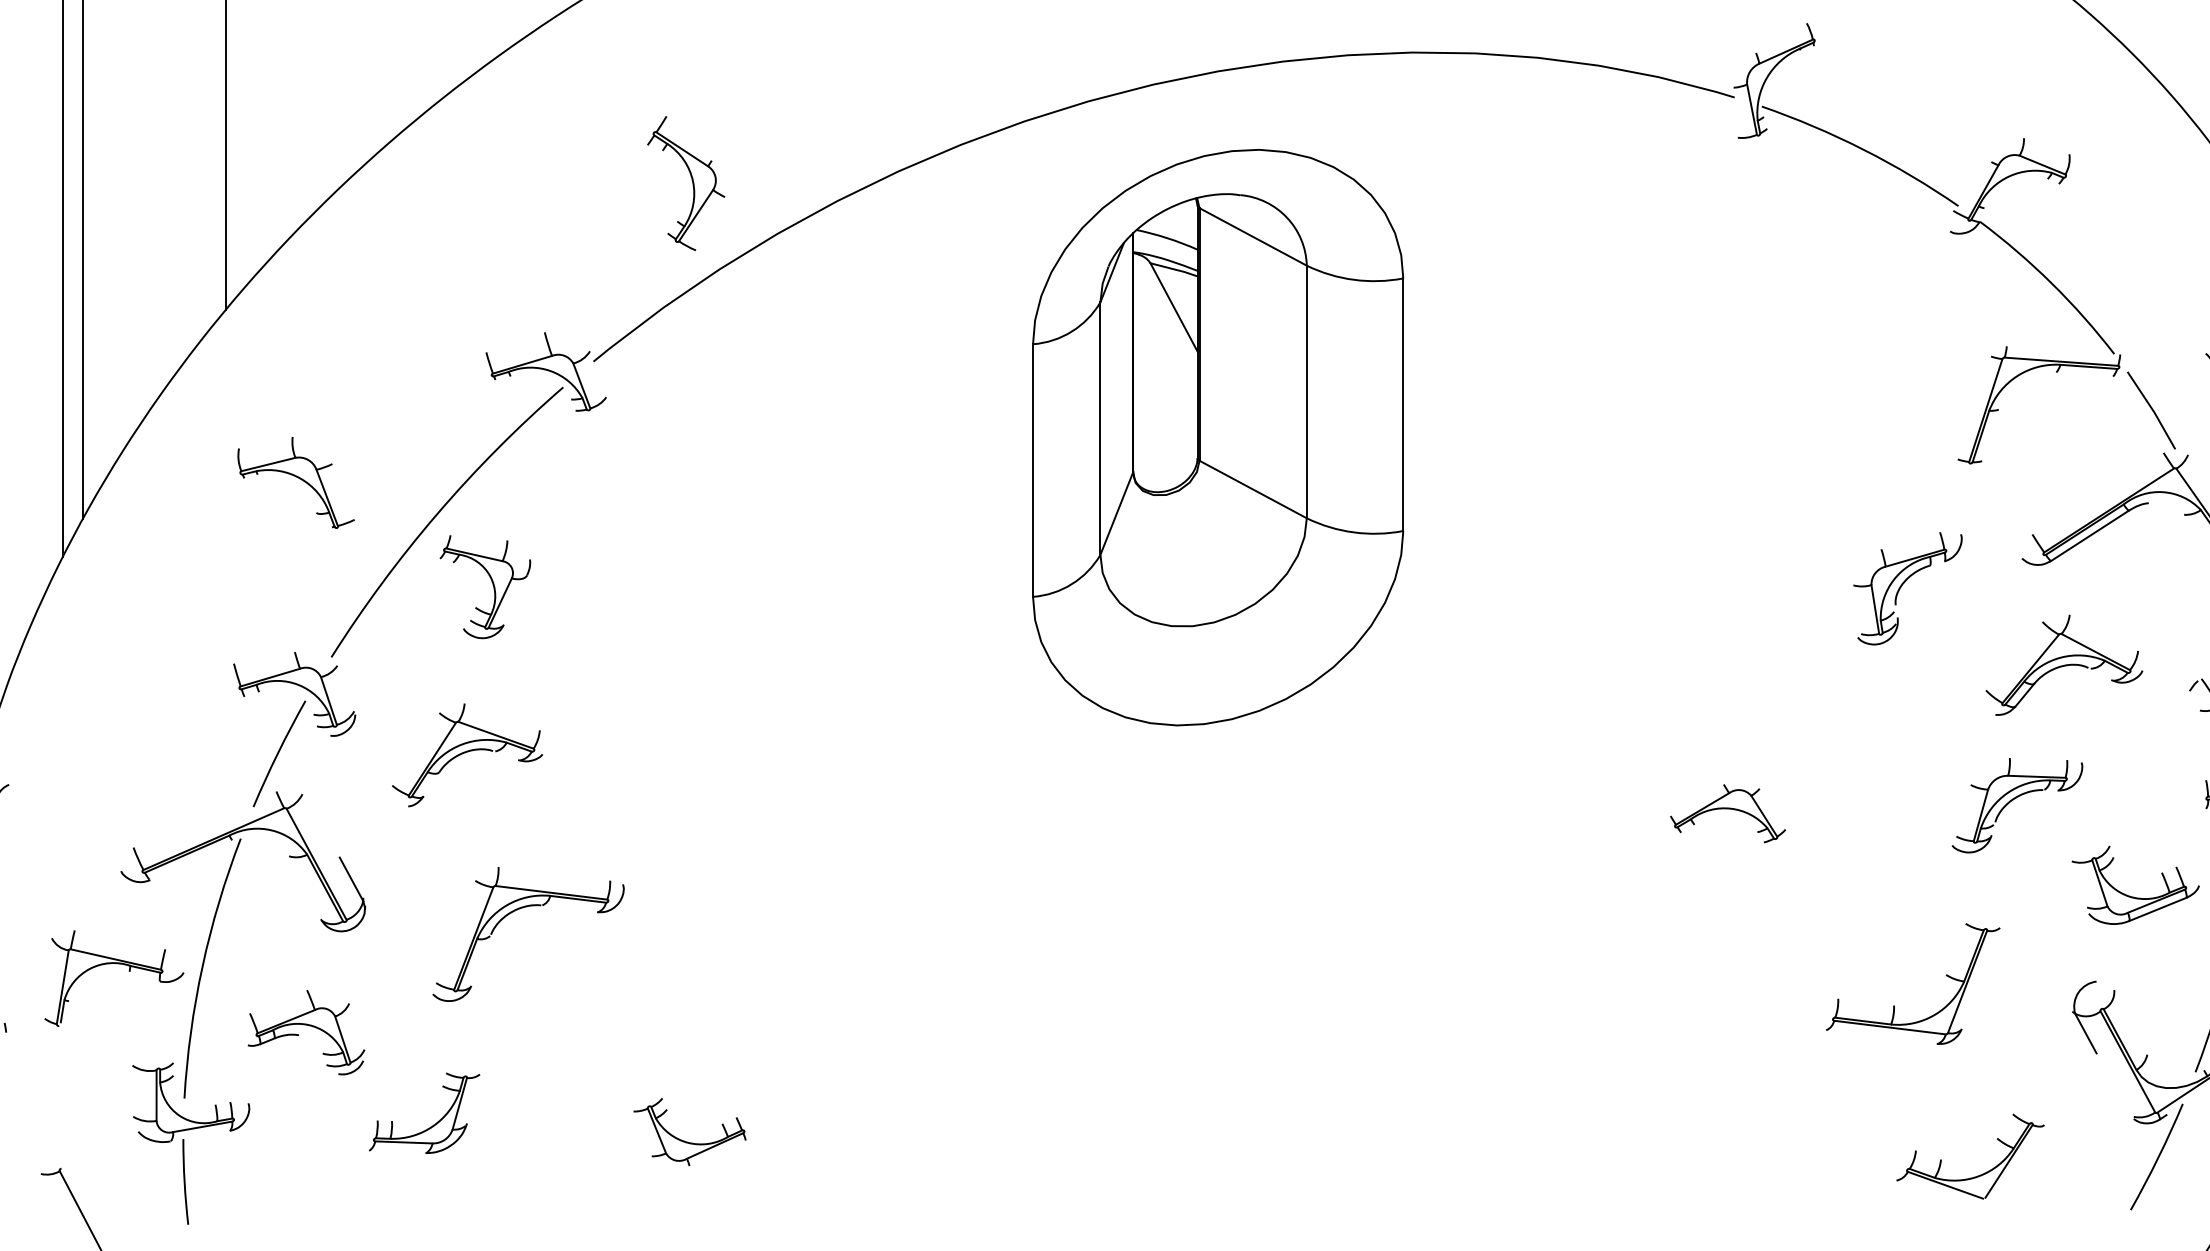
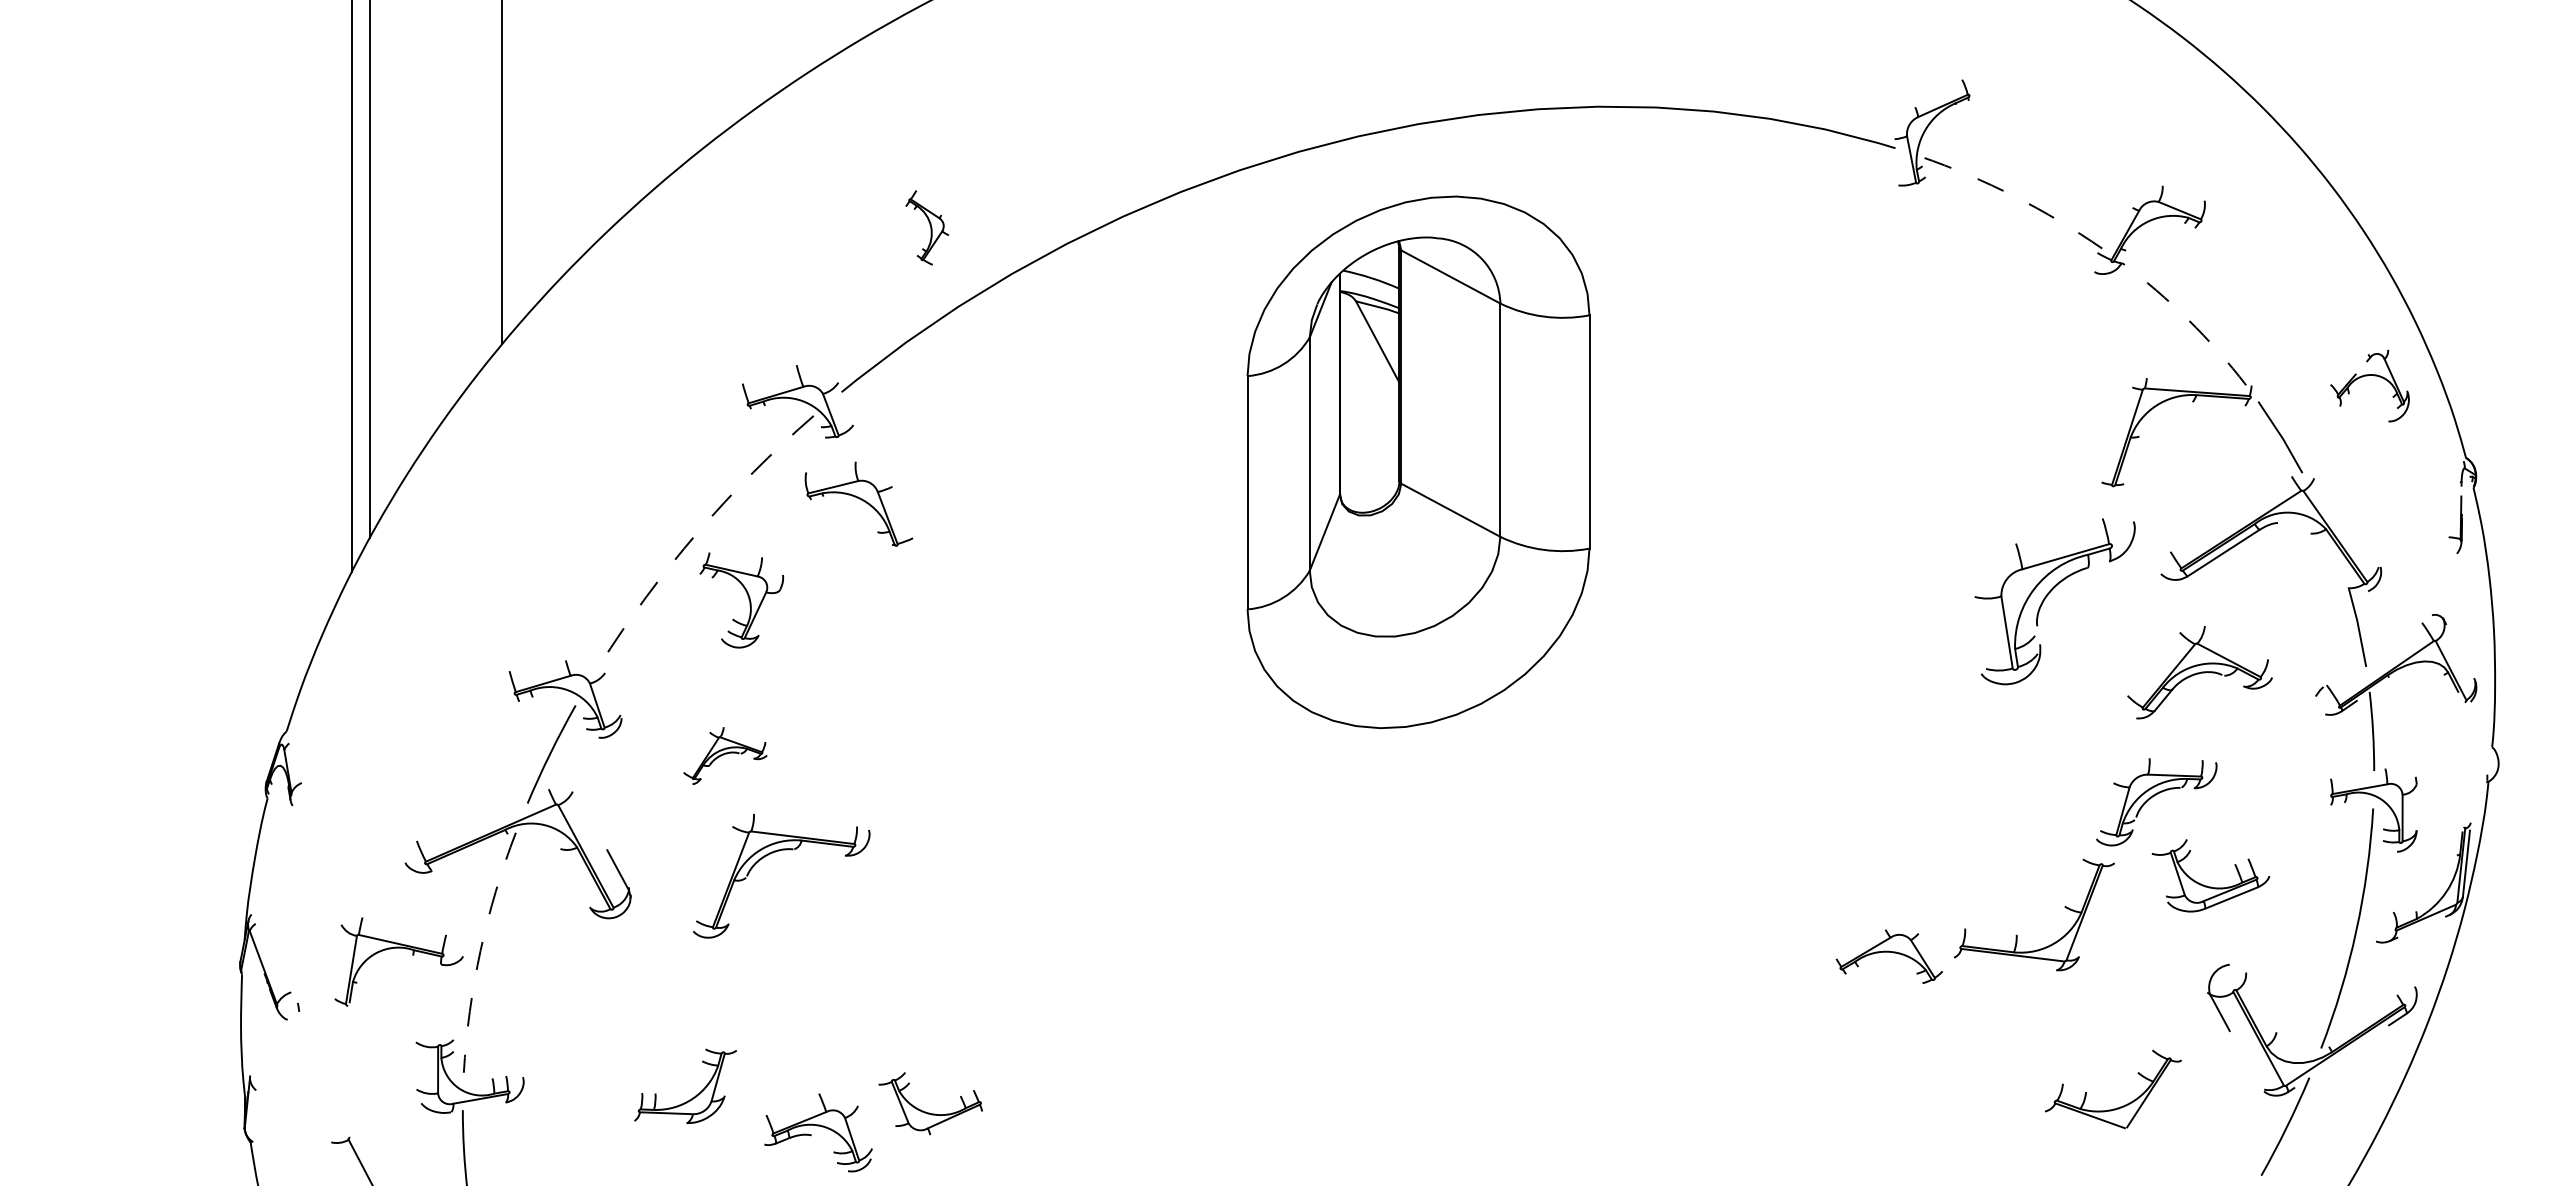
arc: (1863, 149) -> (2014, 196), solid -> dashed
part: (686, 183) -> (927, 227), size x0.6
arc: (2051, 282) -> (2188, 319), solid -> dashed
part: (295, 482) -> (858, 503), moved
arc: (437, 513) -> (697, 532), solid -> dashed
part: (1907, 588) -> (2055, 601), size x1.6
part: (467, 755) -> (725, 755), size x0.6
part: (1727, 813) -> (1888, 956), moved
part: (2130, 895) -> (2206, 885), moved
part: (516, 910) -> (770, 854), moved
arc: (202, 966) -> (480, 950), solid -> dashed
part: (1893, 1005) -> (2016, 934), moved
part: (306, 1032) -> (818, 1132), moved
part: (1978, 1175) -> (2120, 1106), moved

